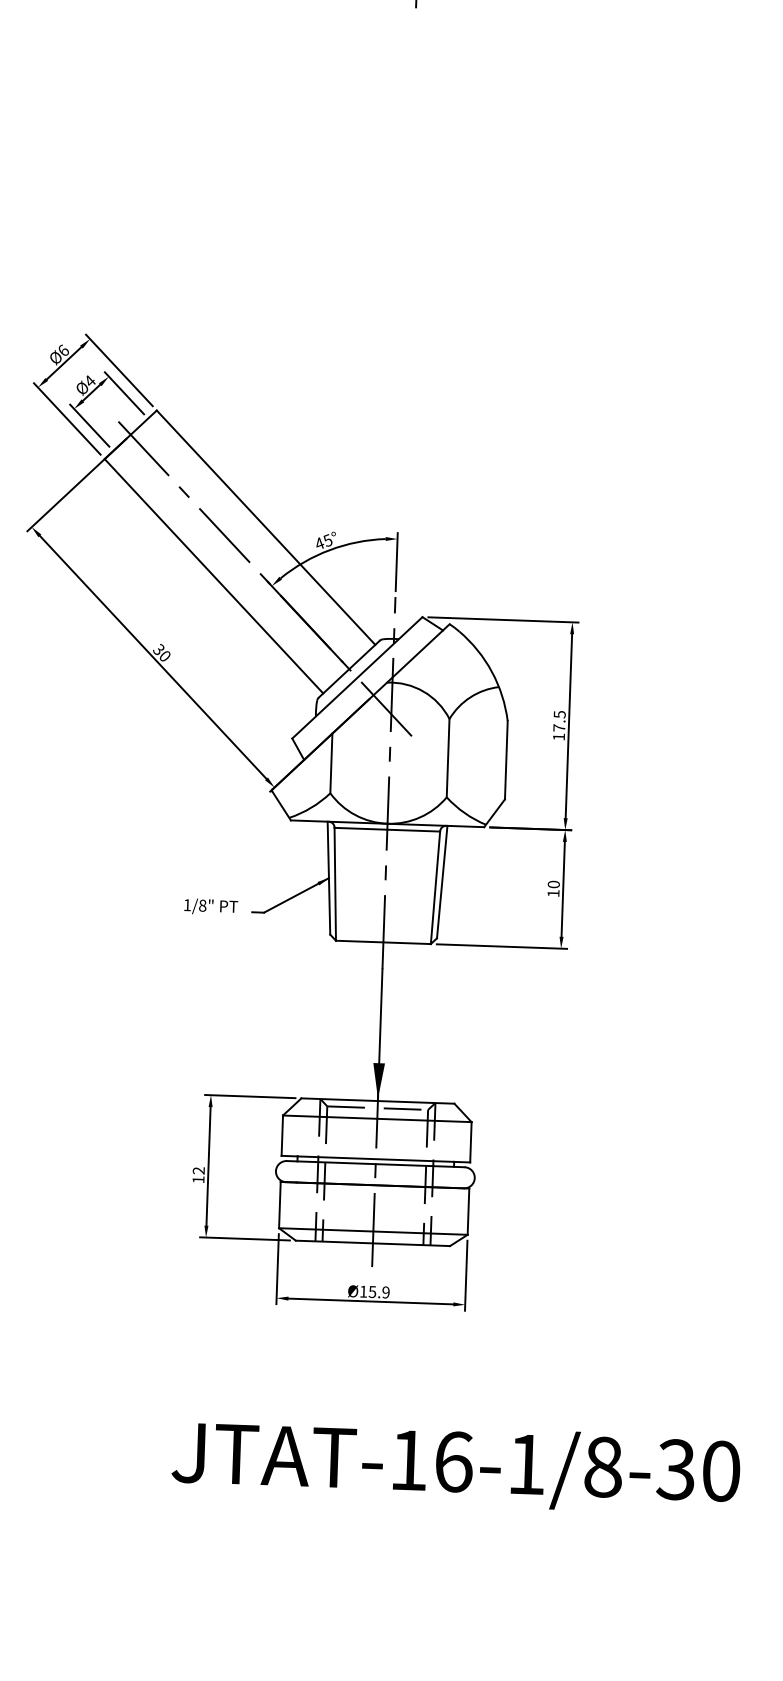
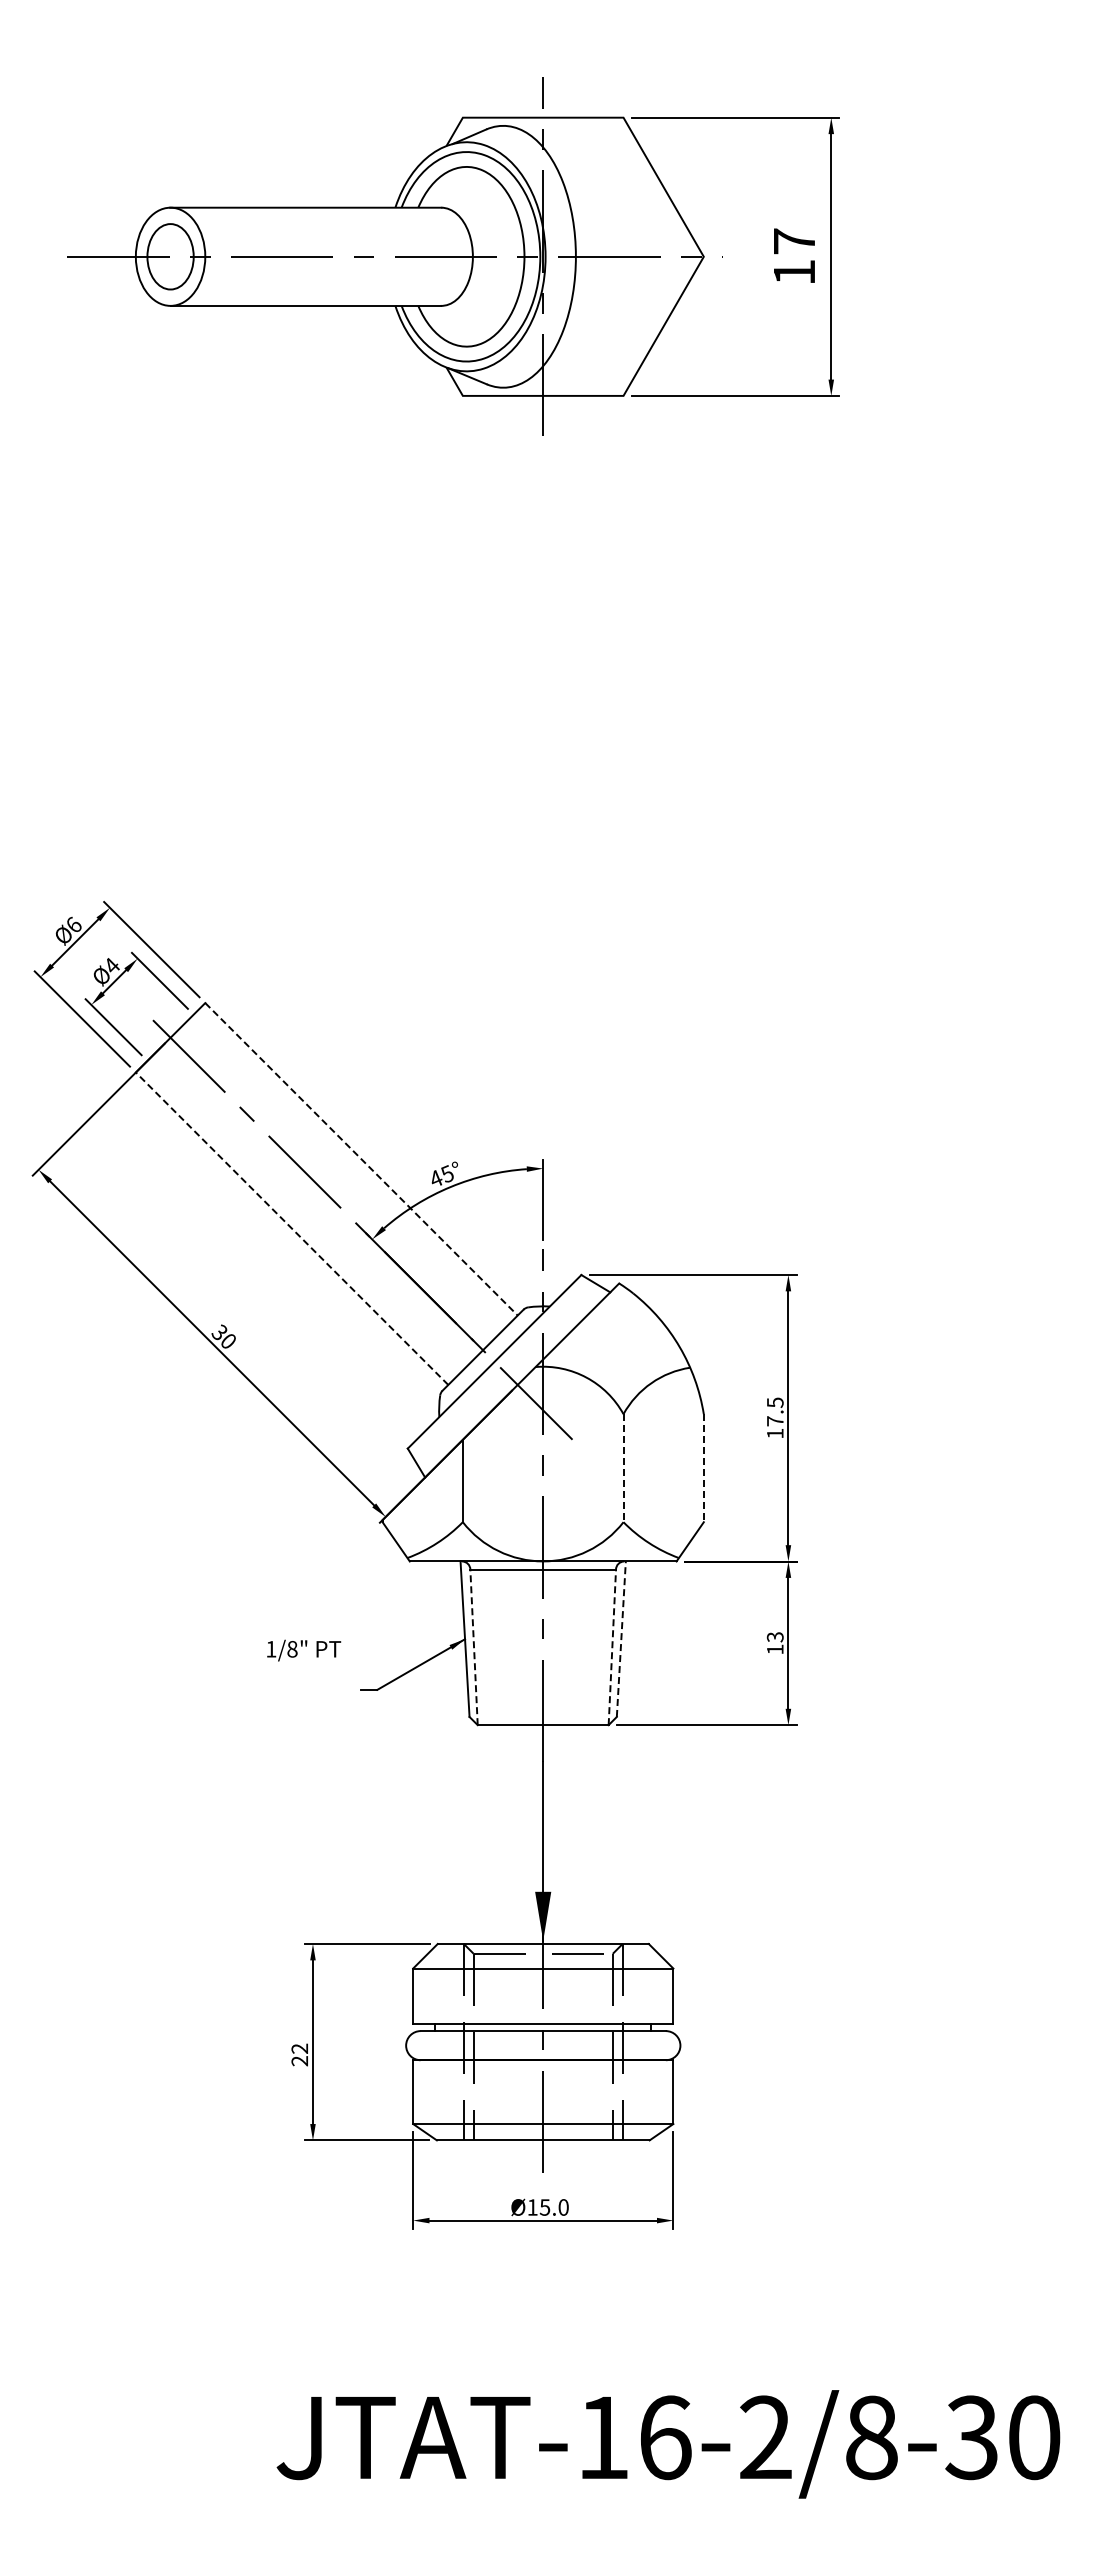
line: (266, 527) -> (361, 1159), solid -> dashed
line: (214, 576) -> (292, 1228), solid -> dashed
line: (448, 758) -> (623, 1468), solid -> dashed
line: (506, 760) -> (703, 1468), solid -> dashed
line: (442, 882) -> (621, 1639), solid -> dashed
line: (335, 884) -> (474, 1647), solid -> dashed
text: (553, 884) -> (775, 1637), 10 -> 13
line: (435, 887) -> (612, 1647), solid -> dashed
text: (211, 906) -> (304, 1650), moved
text: (198, 1180) -> (299, 2061), 12 -> 22
text: (385, 1292) -> (563, 2207), Ø15.9 -> Ø15.0
text: (526, 1463) -> (765, 2436), JTAT-16-1/8-30 -> JTAT-16-2/8-30

